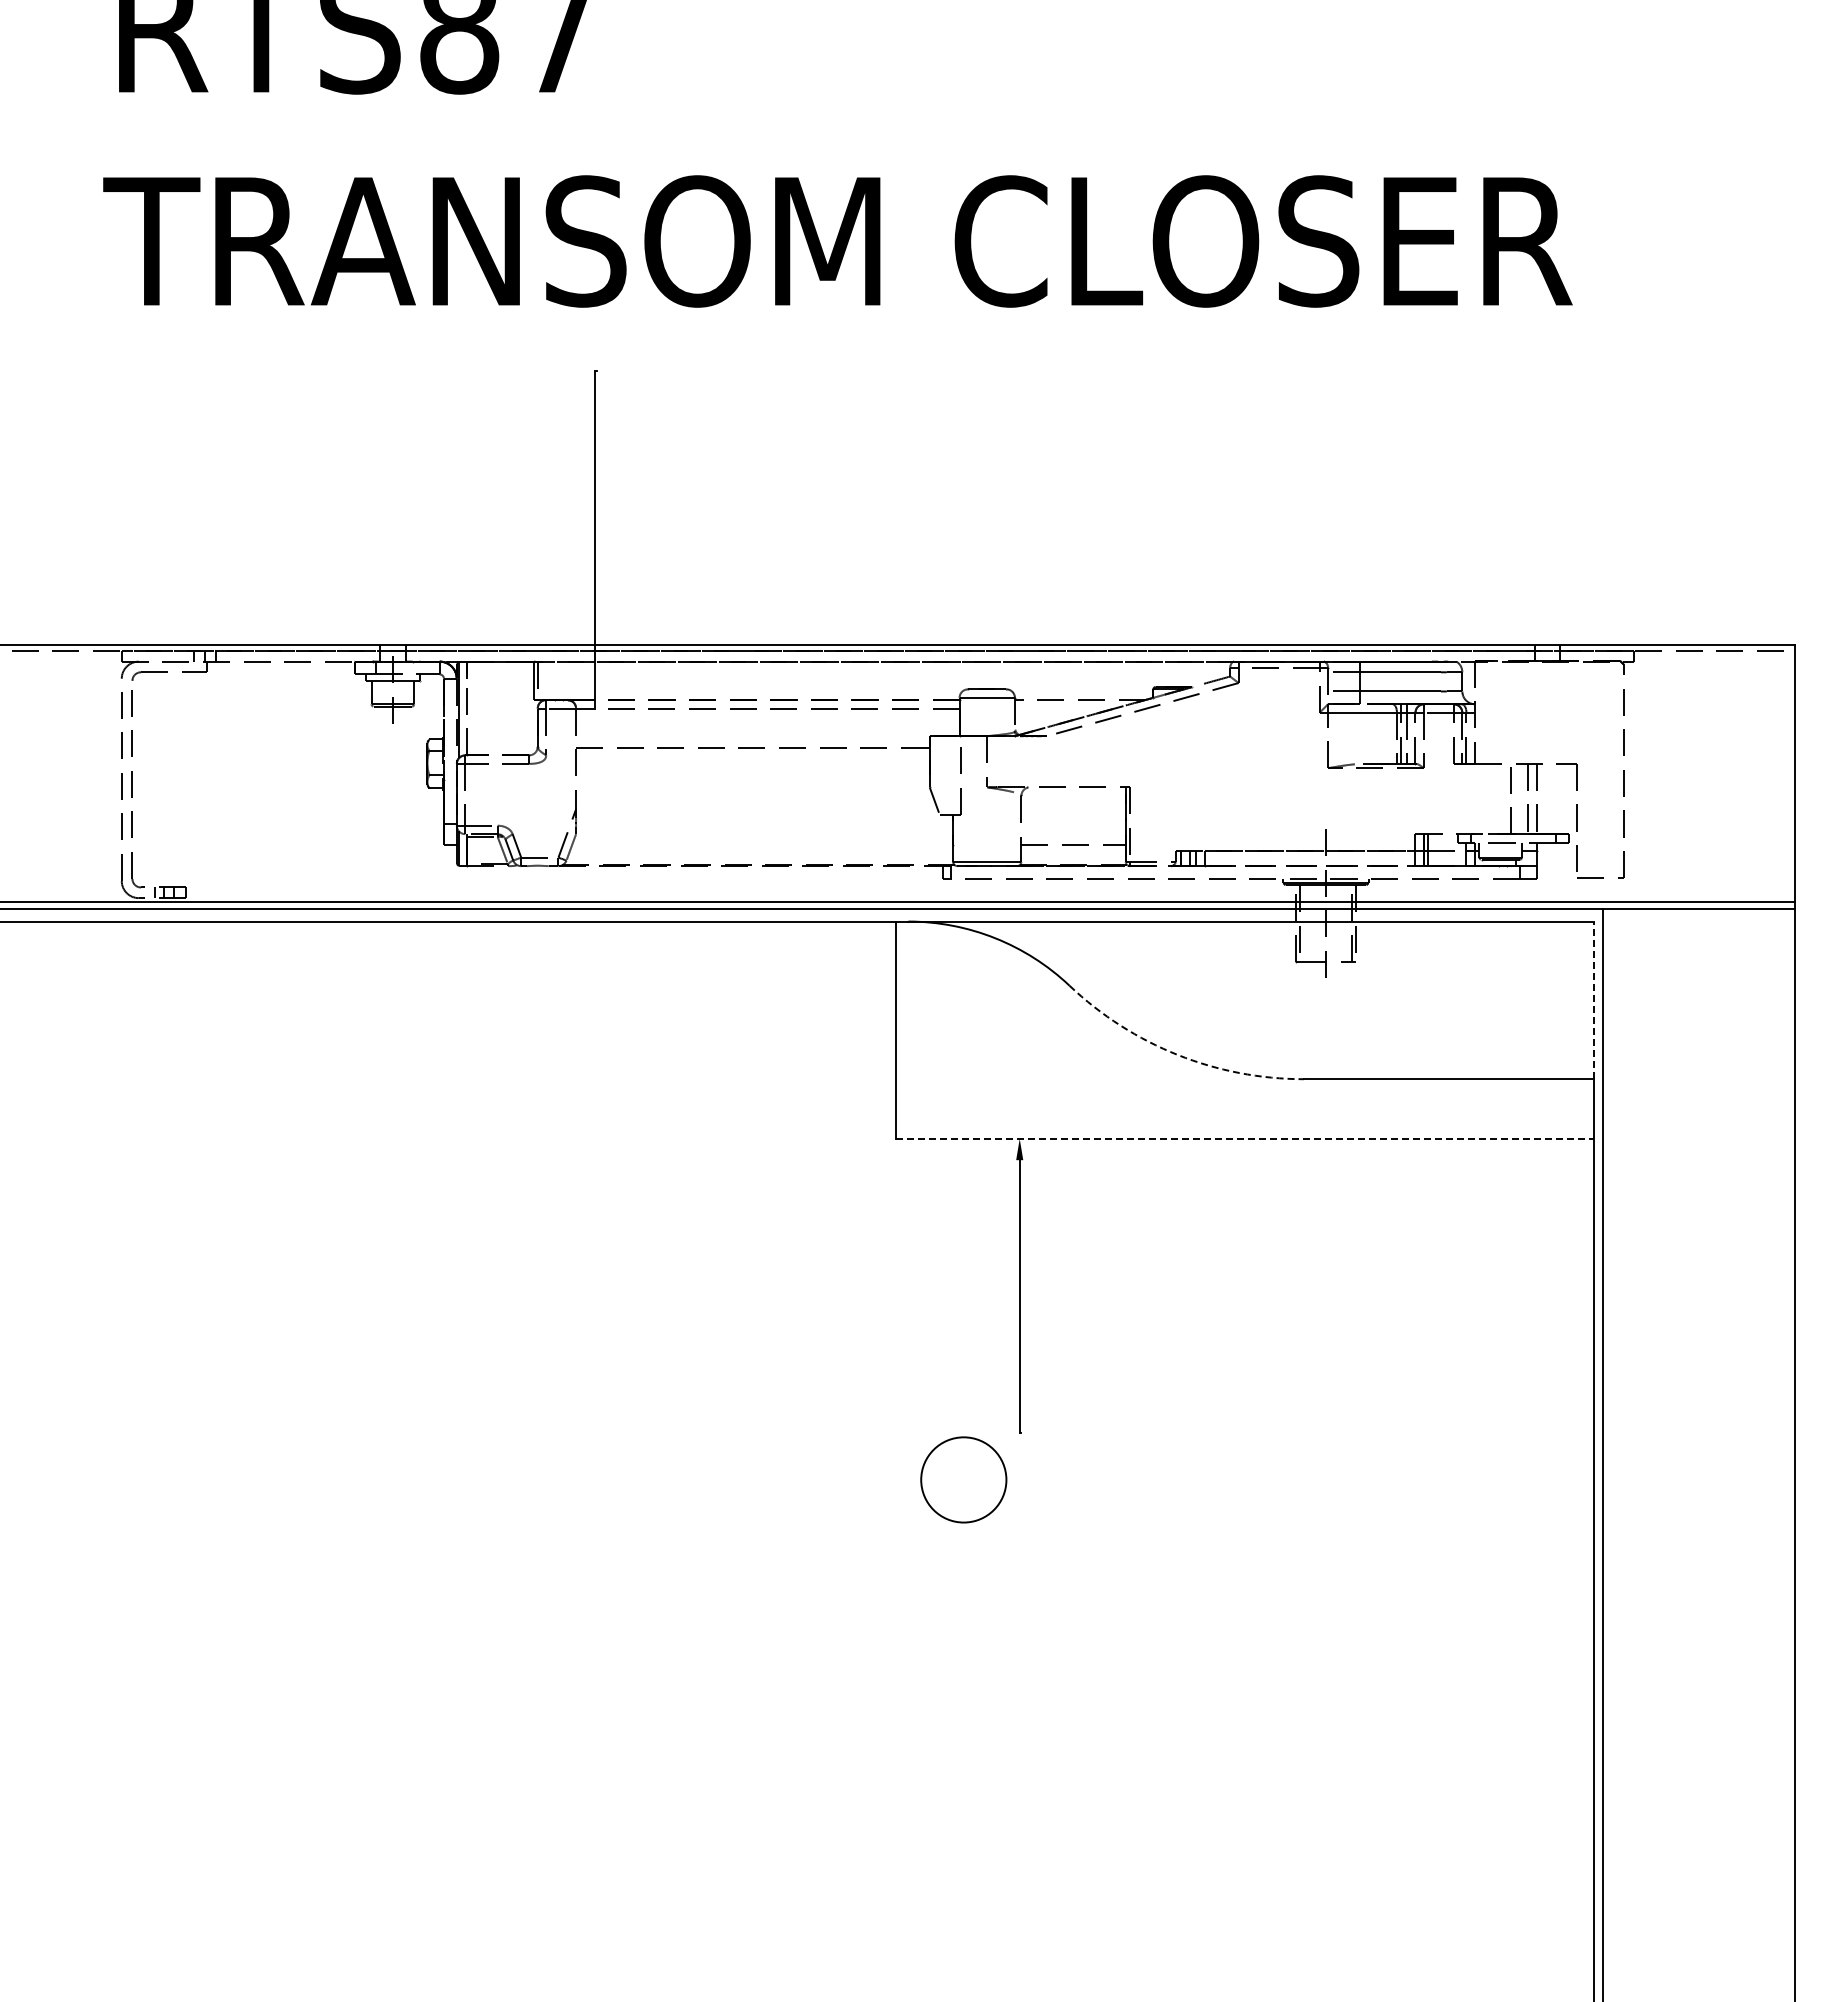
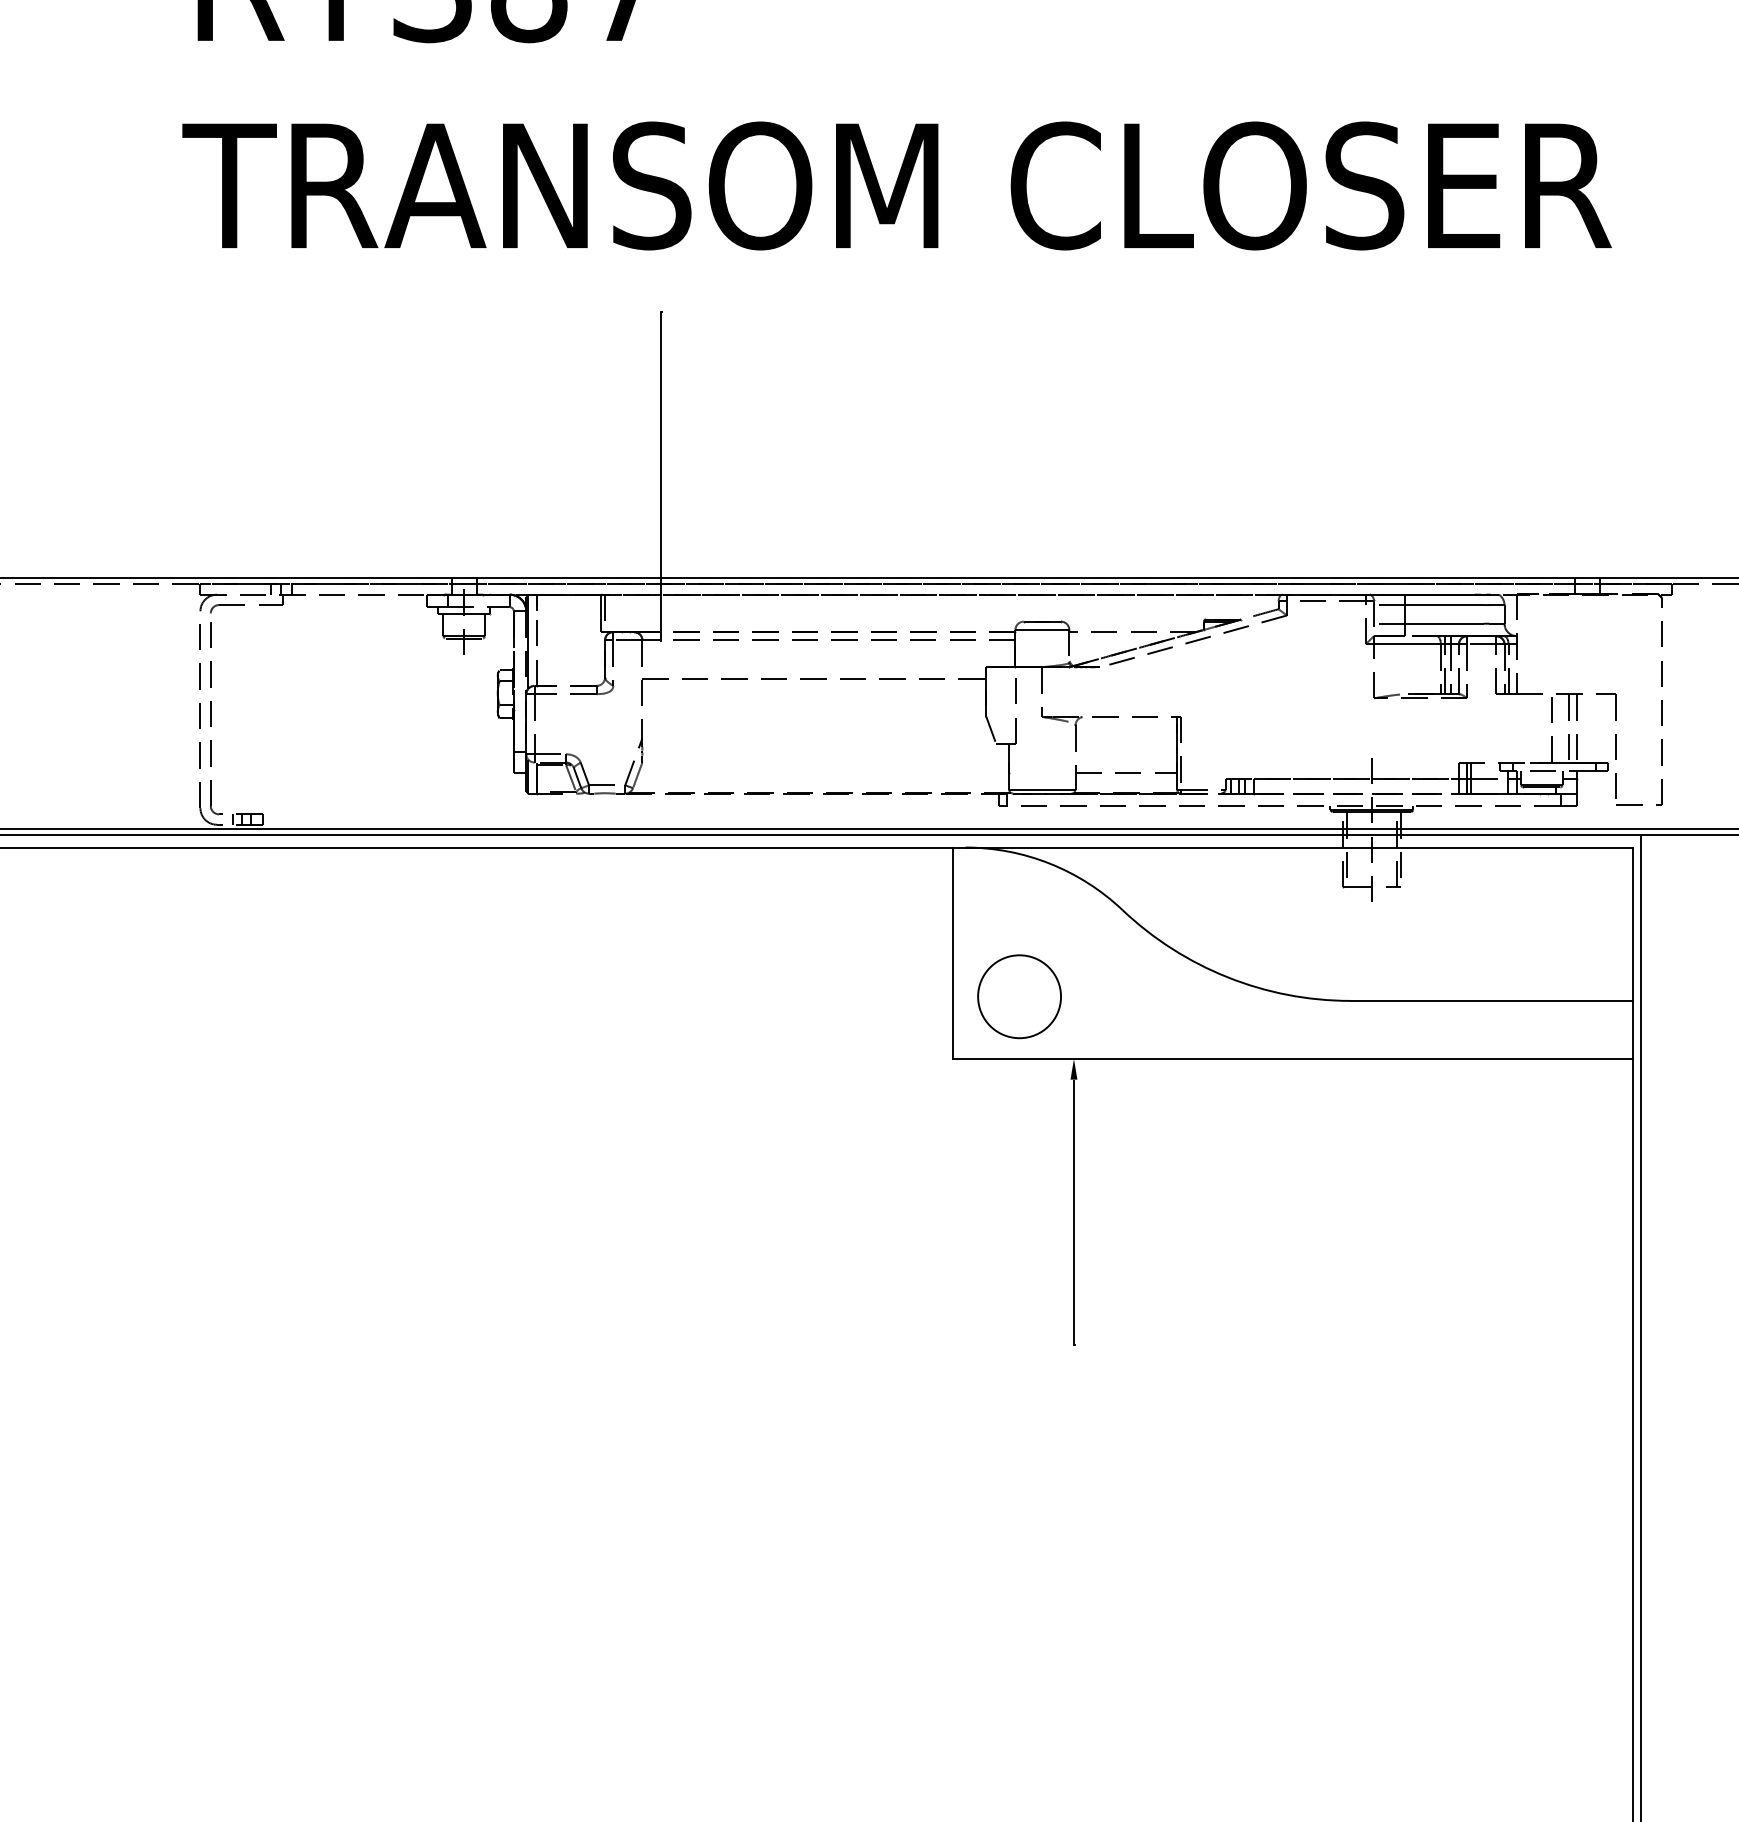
line: (1594, 1000) -> (1633, 924), dashed -> solid
arc: (1177, 1054) -> (1227, 976), dashed -> solid
line: (1245, 1138) -> (1293, 1058), dashed -> solid
circle: (963, 1479) -> (1019, 996), moved

